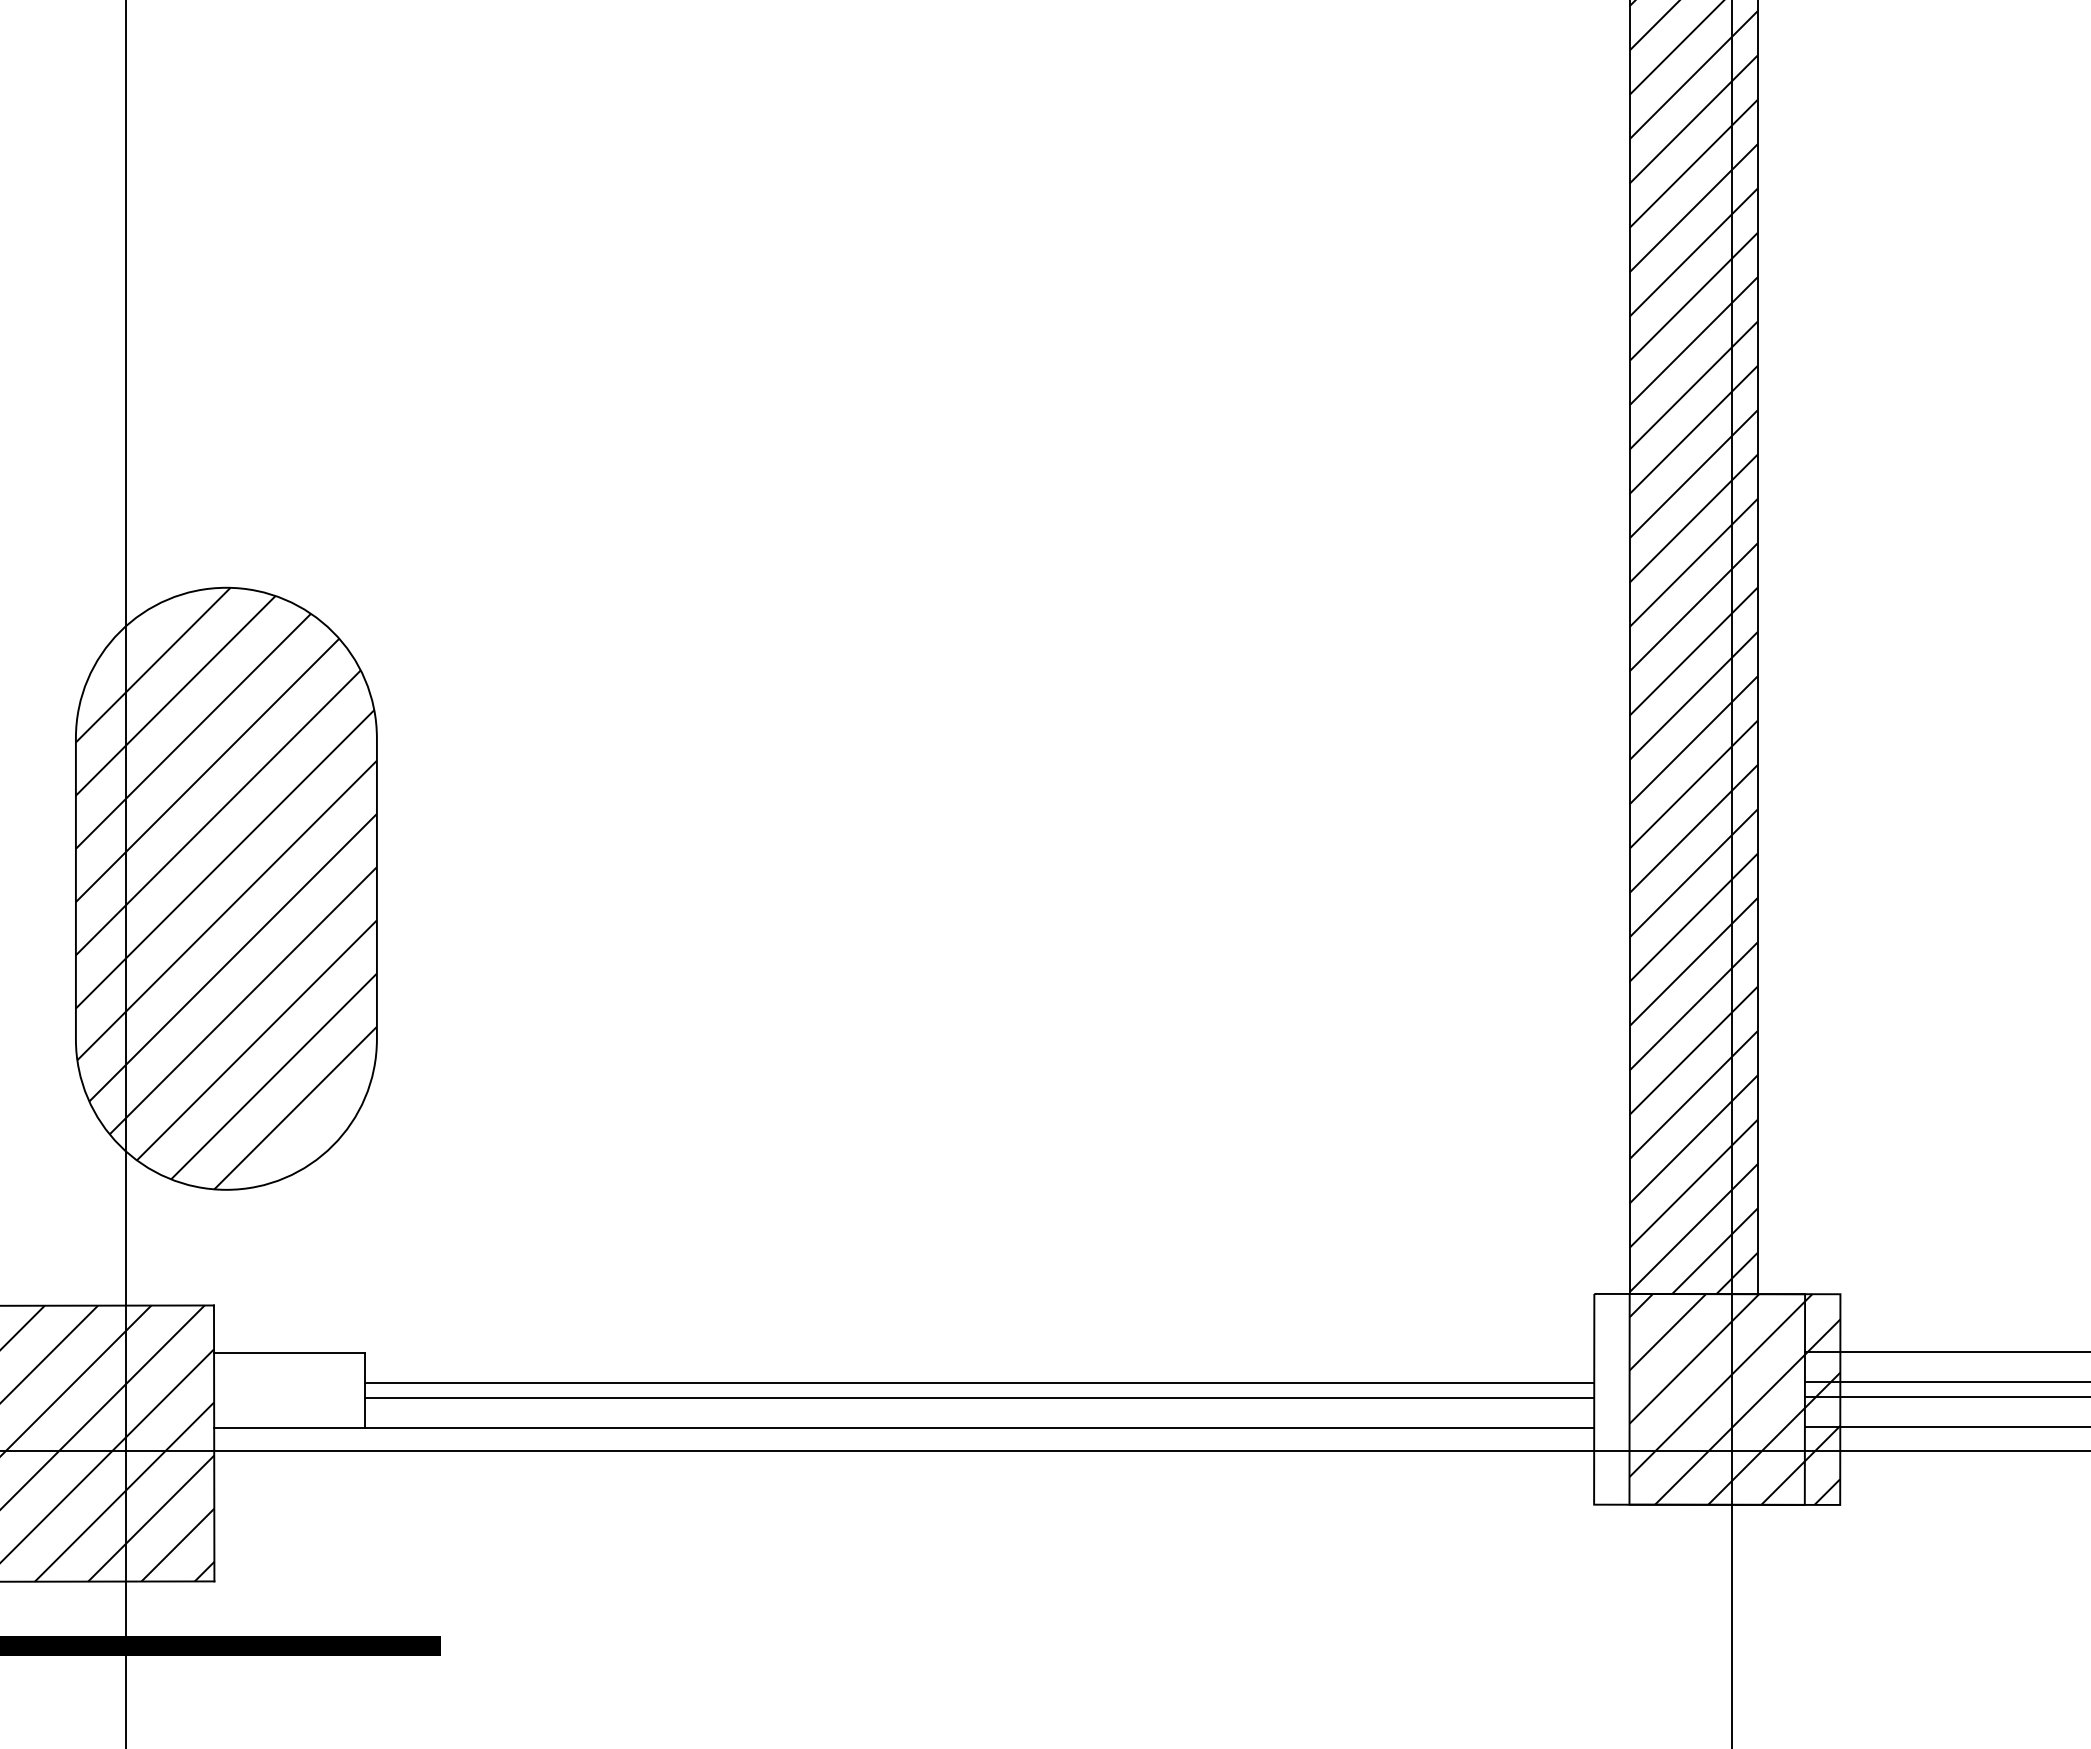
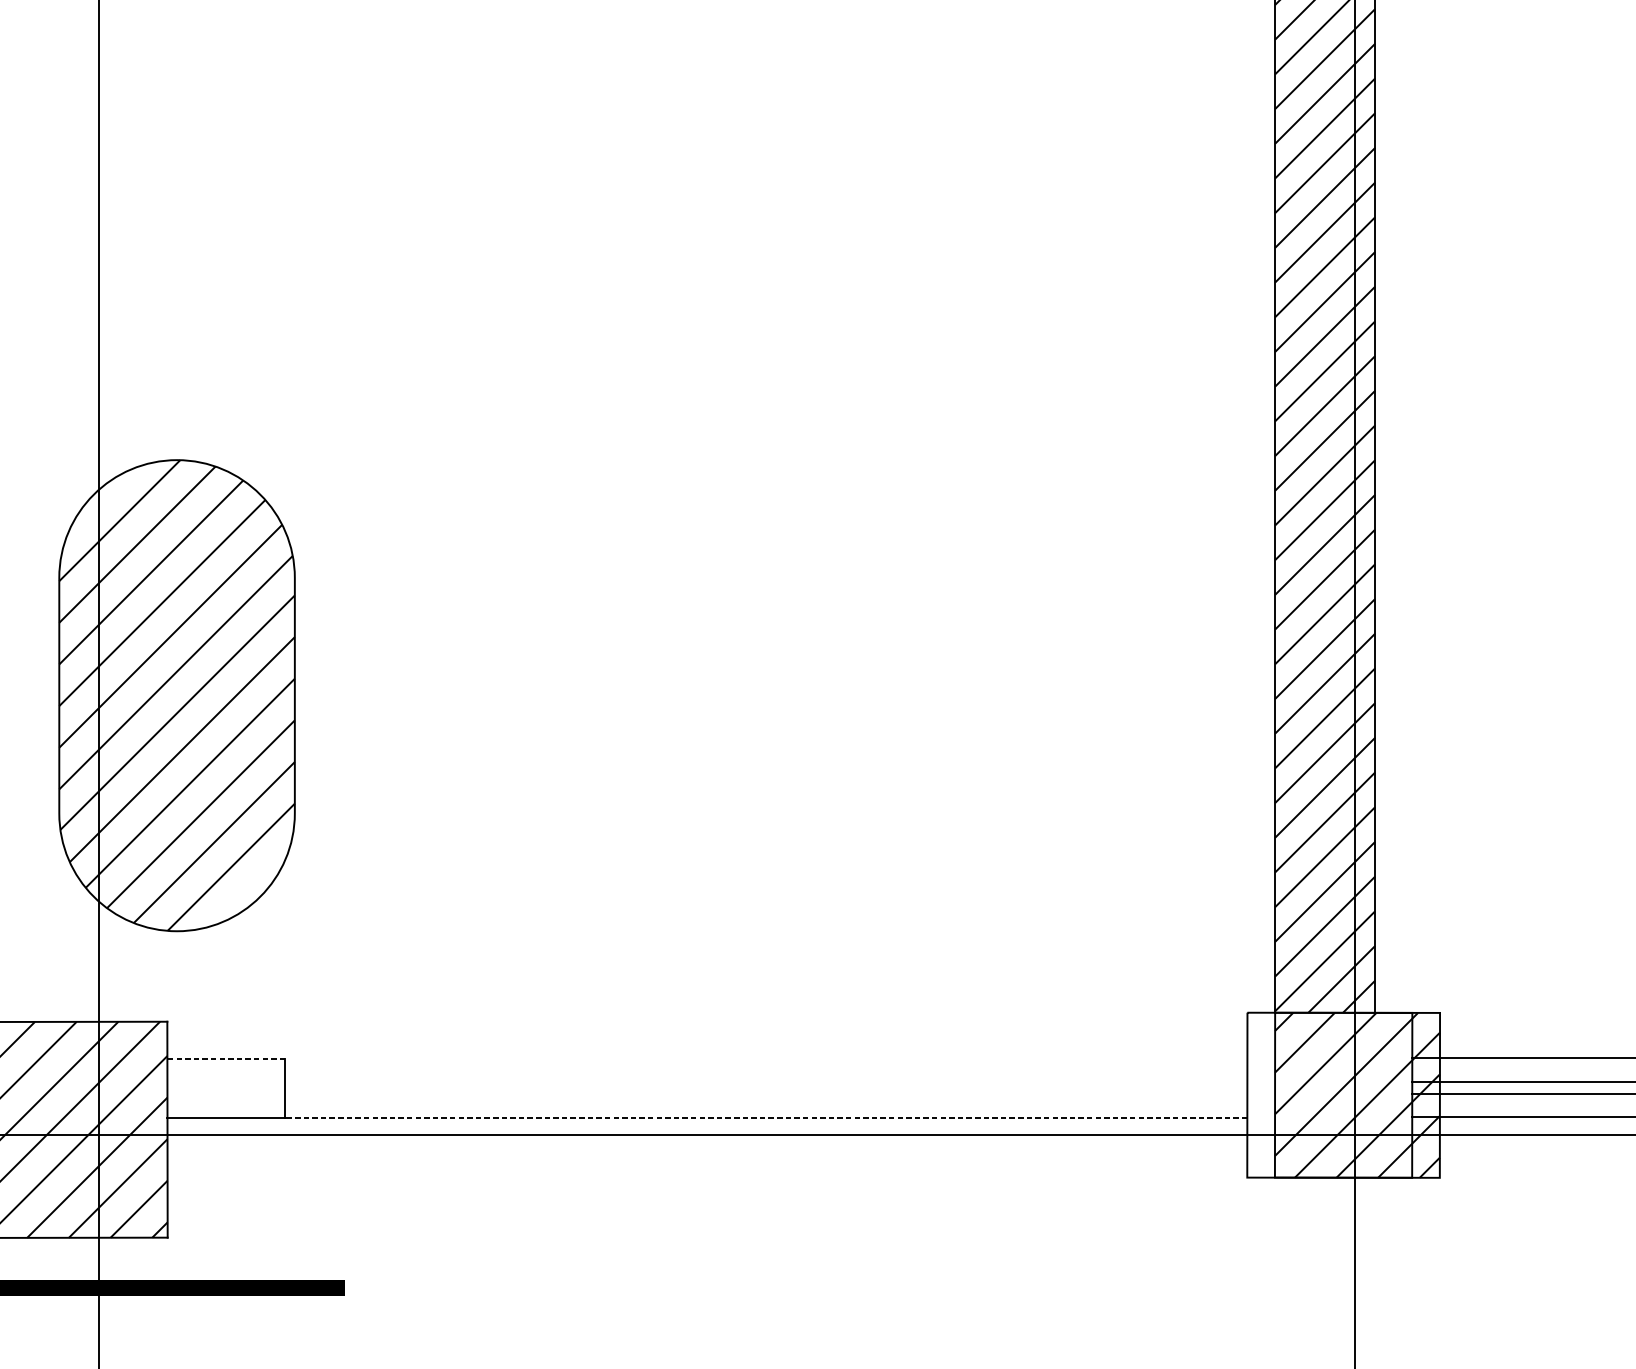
line: (288, 1353) -> (225, 1059), solid -> dashed
line: (979, 1383) -> (766, 1082), removed
line: (979, 1398) -> (766, 1094), removed
line: (979, 1428) -> (766, 1118), solid -> dashed

